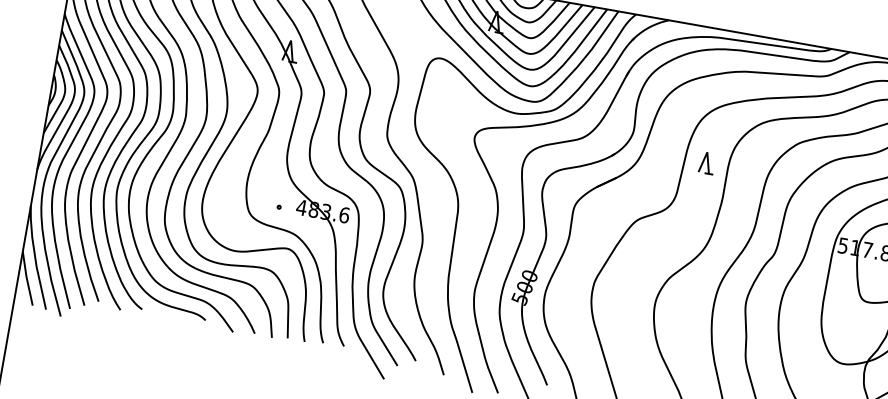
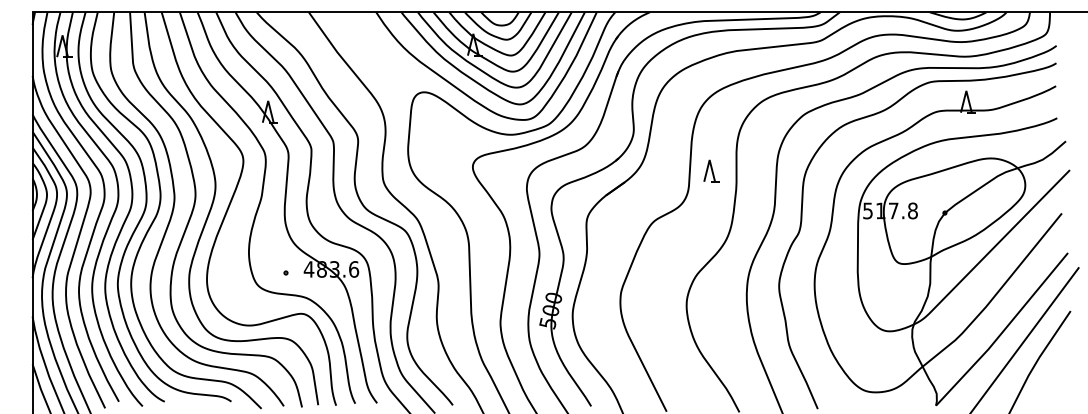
part: (707, 162) -> (711, 170), moved

